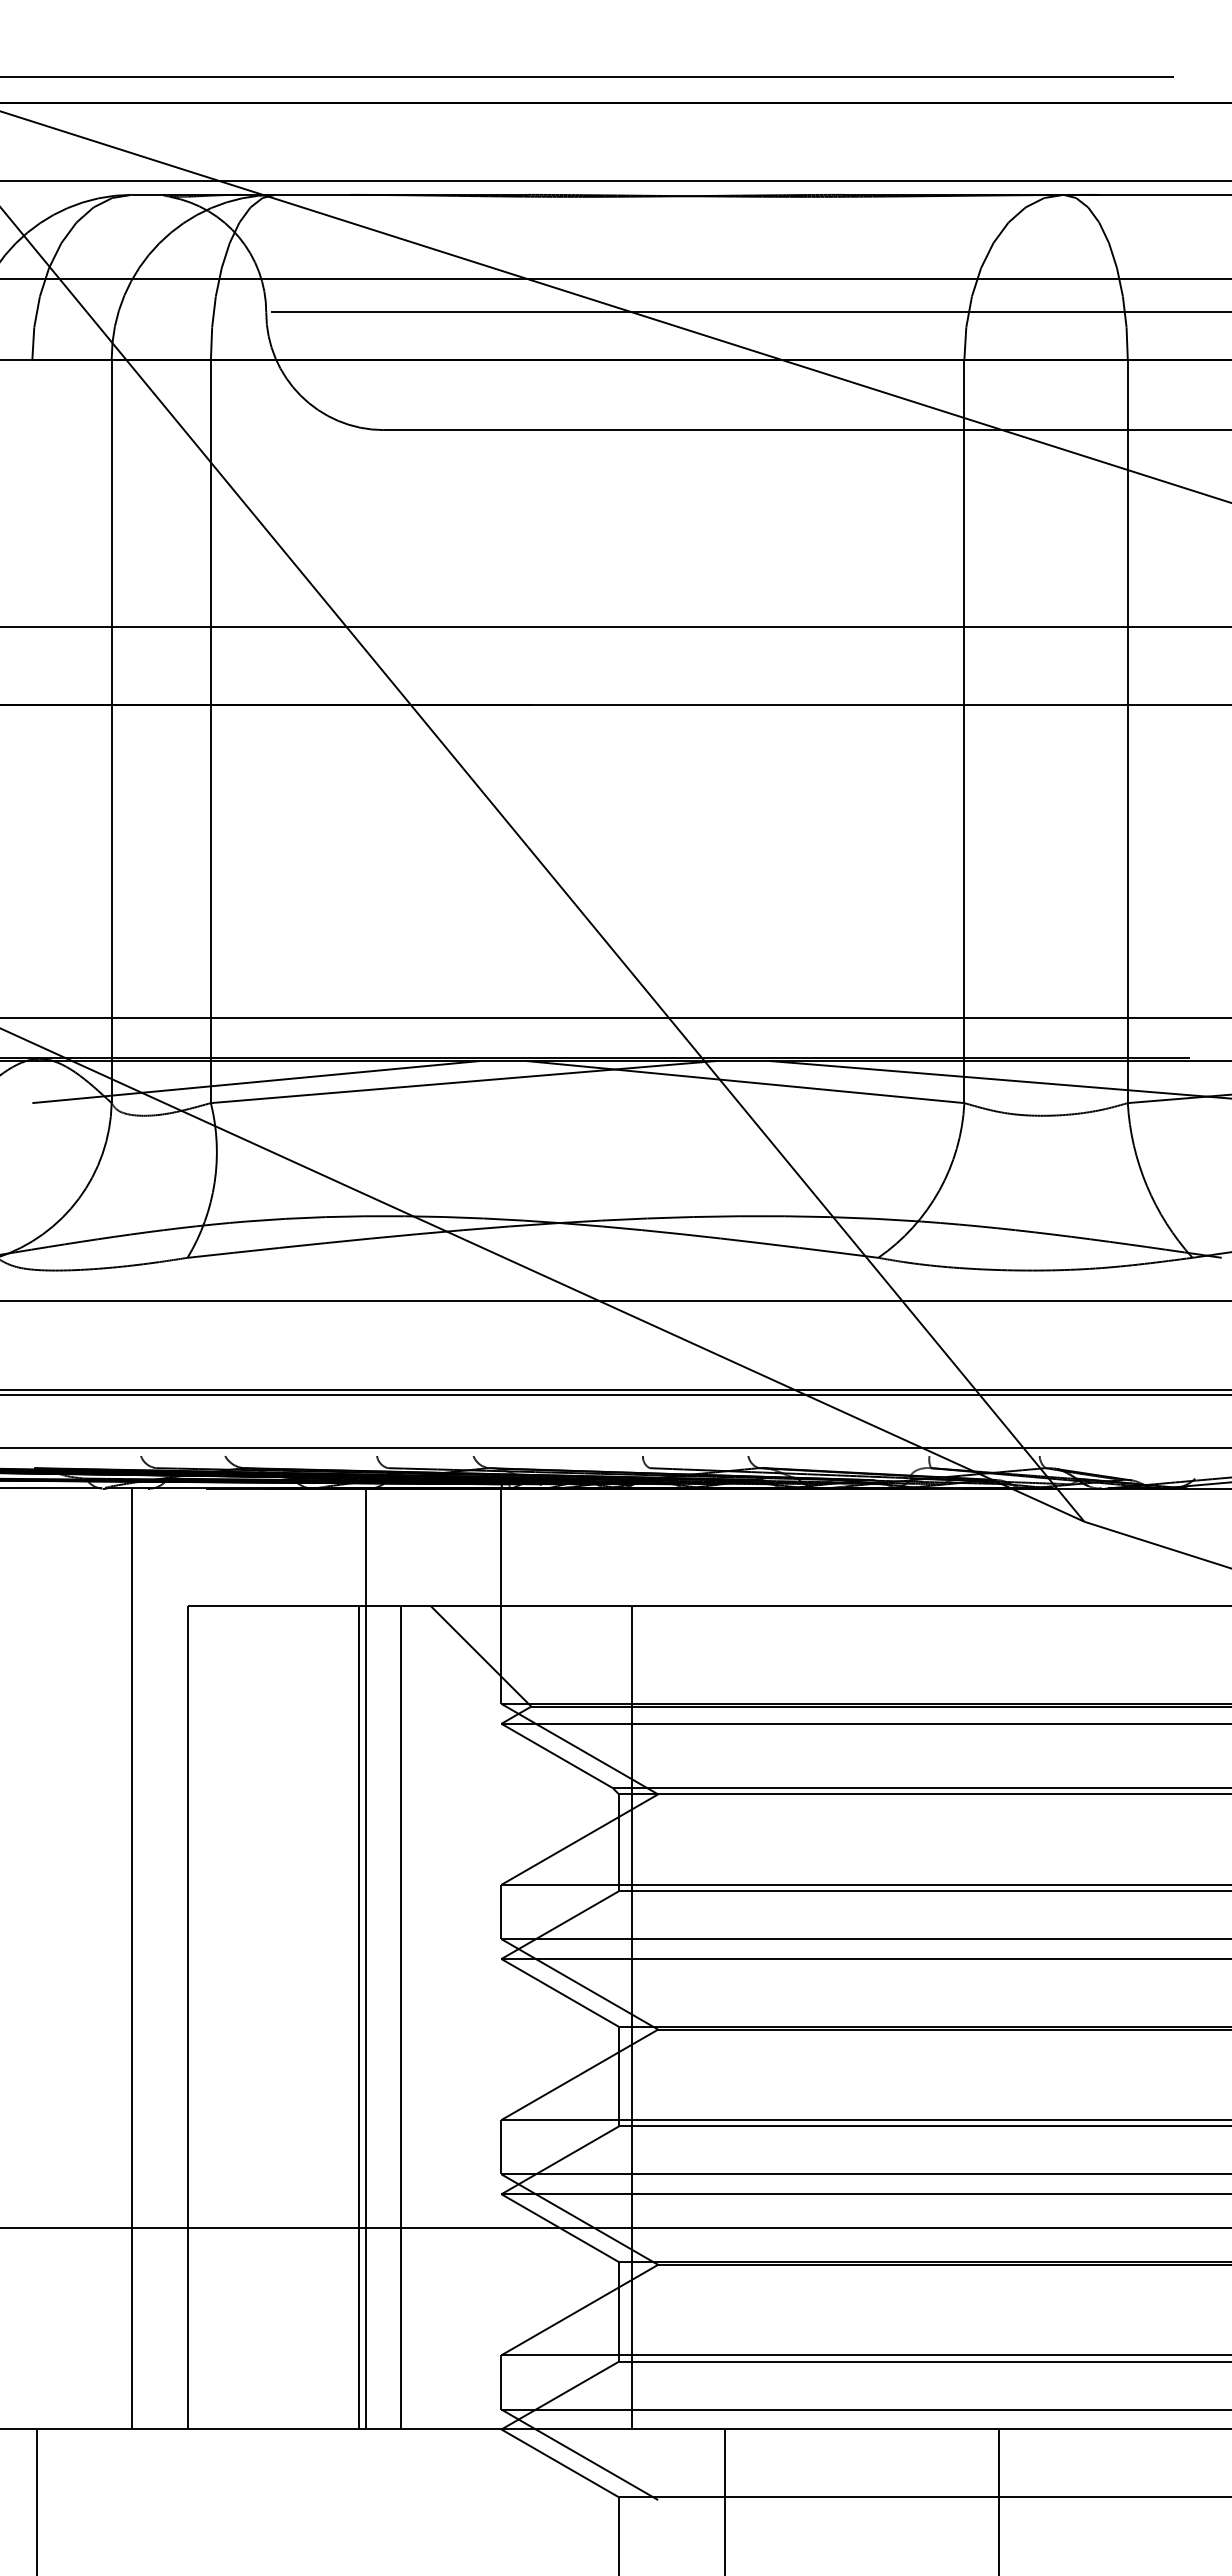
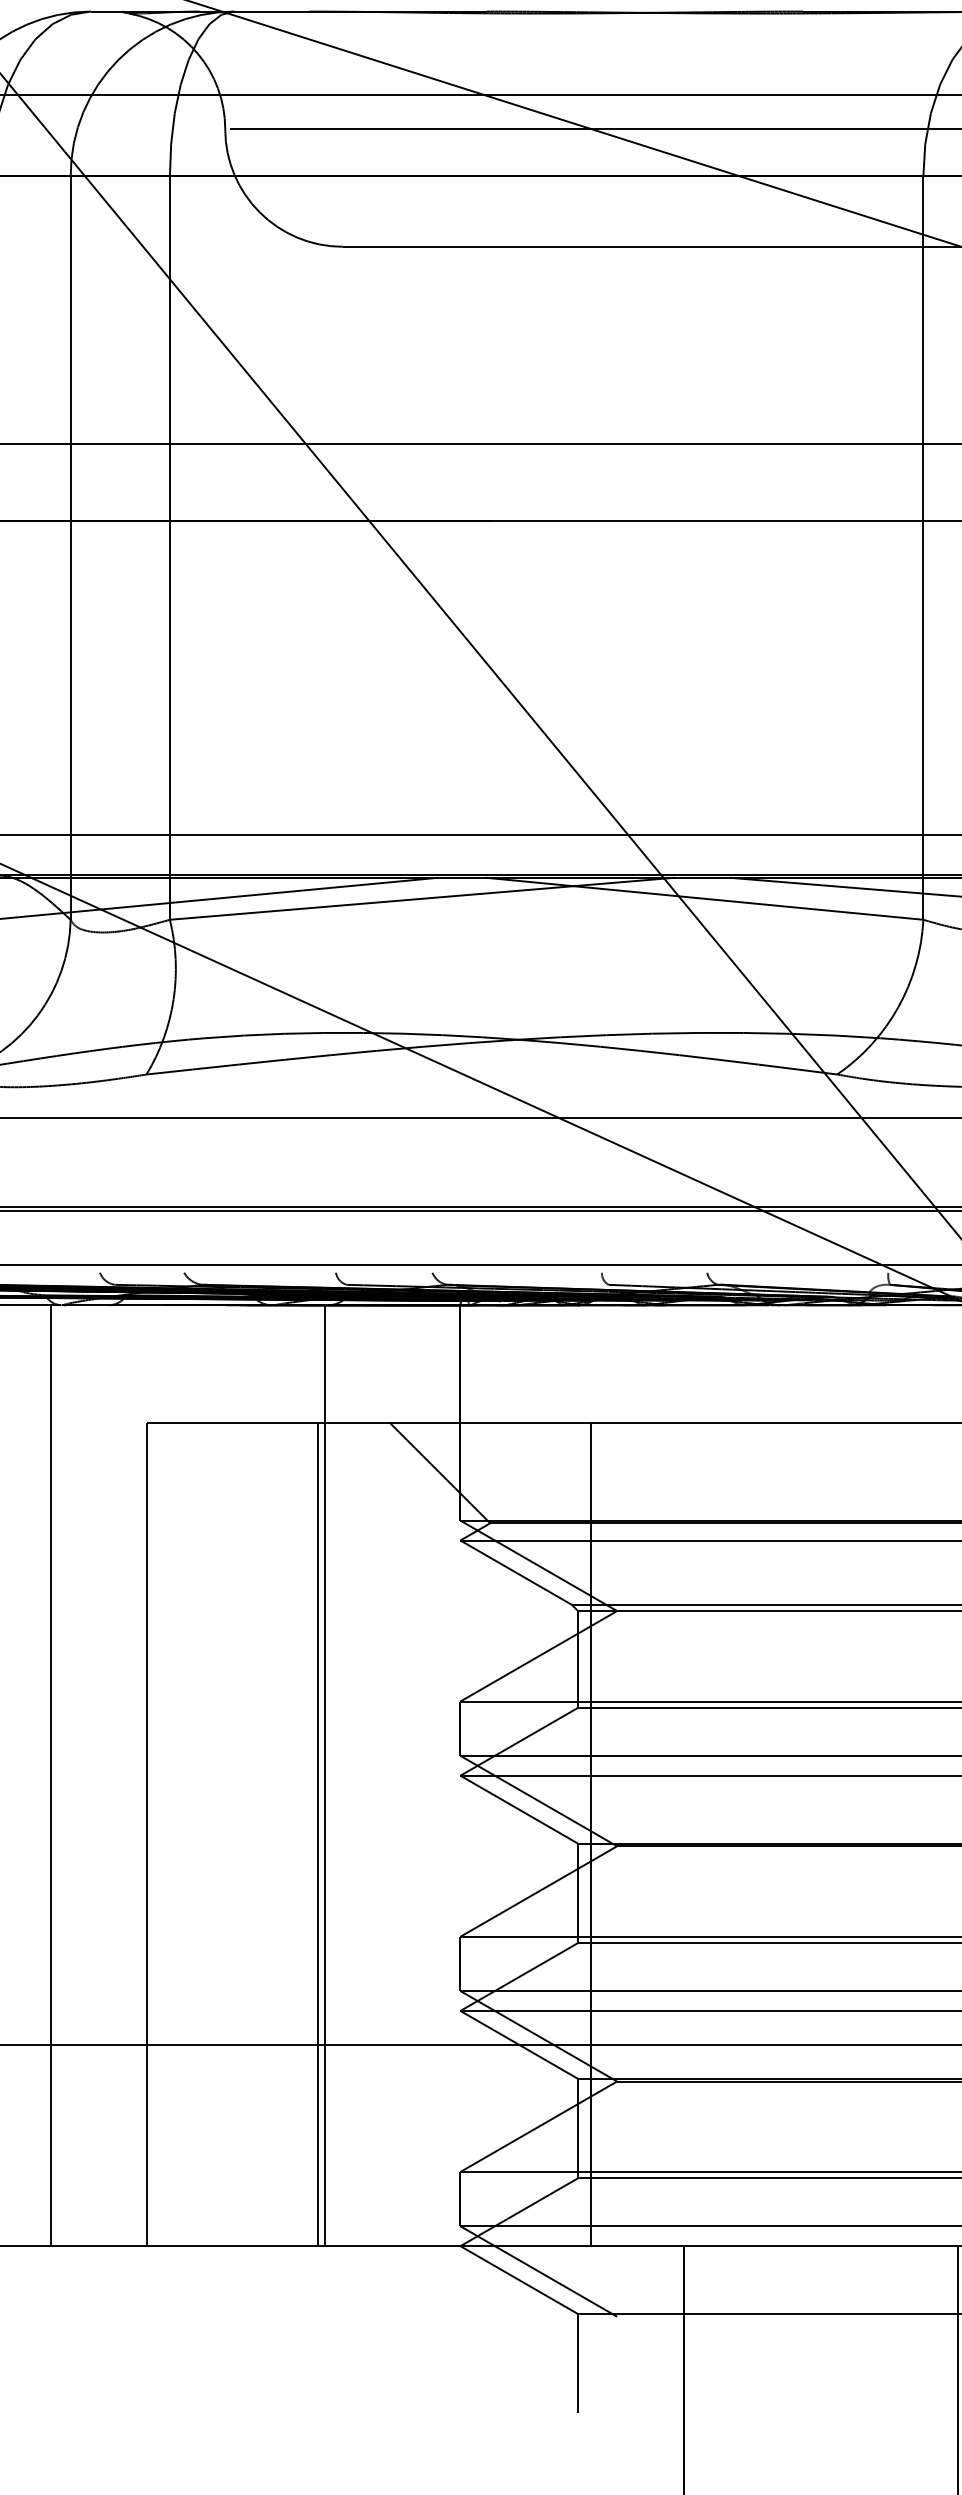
line: (131, 1958) -> (50, 1775), moved
line: (400, 2017) -> (359, 1834), removed

